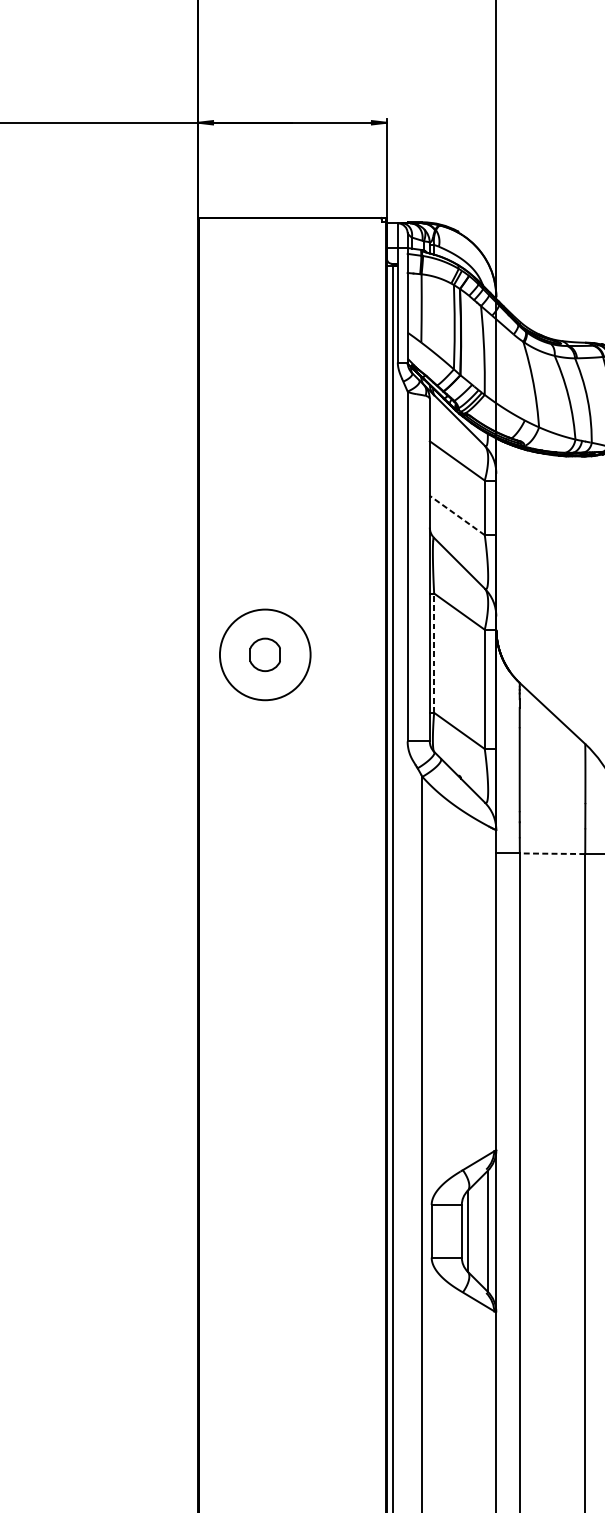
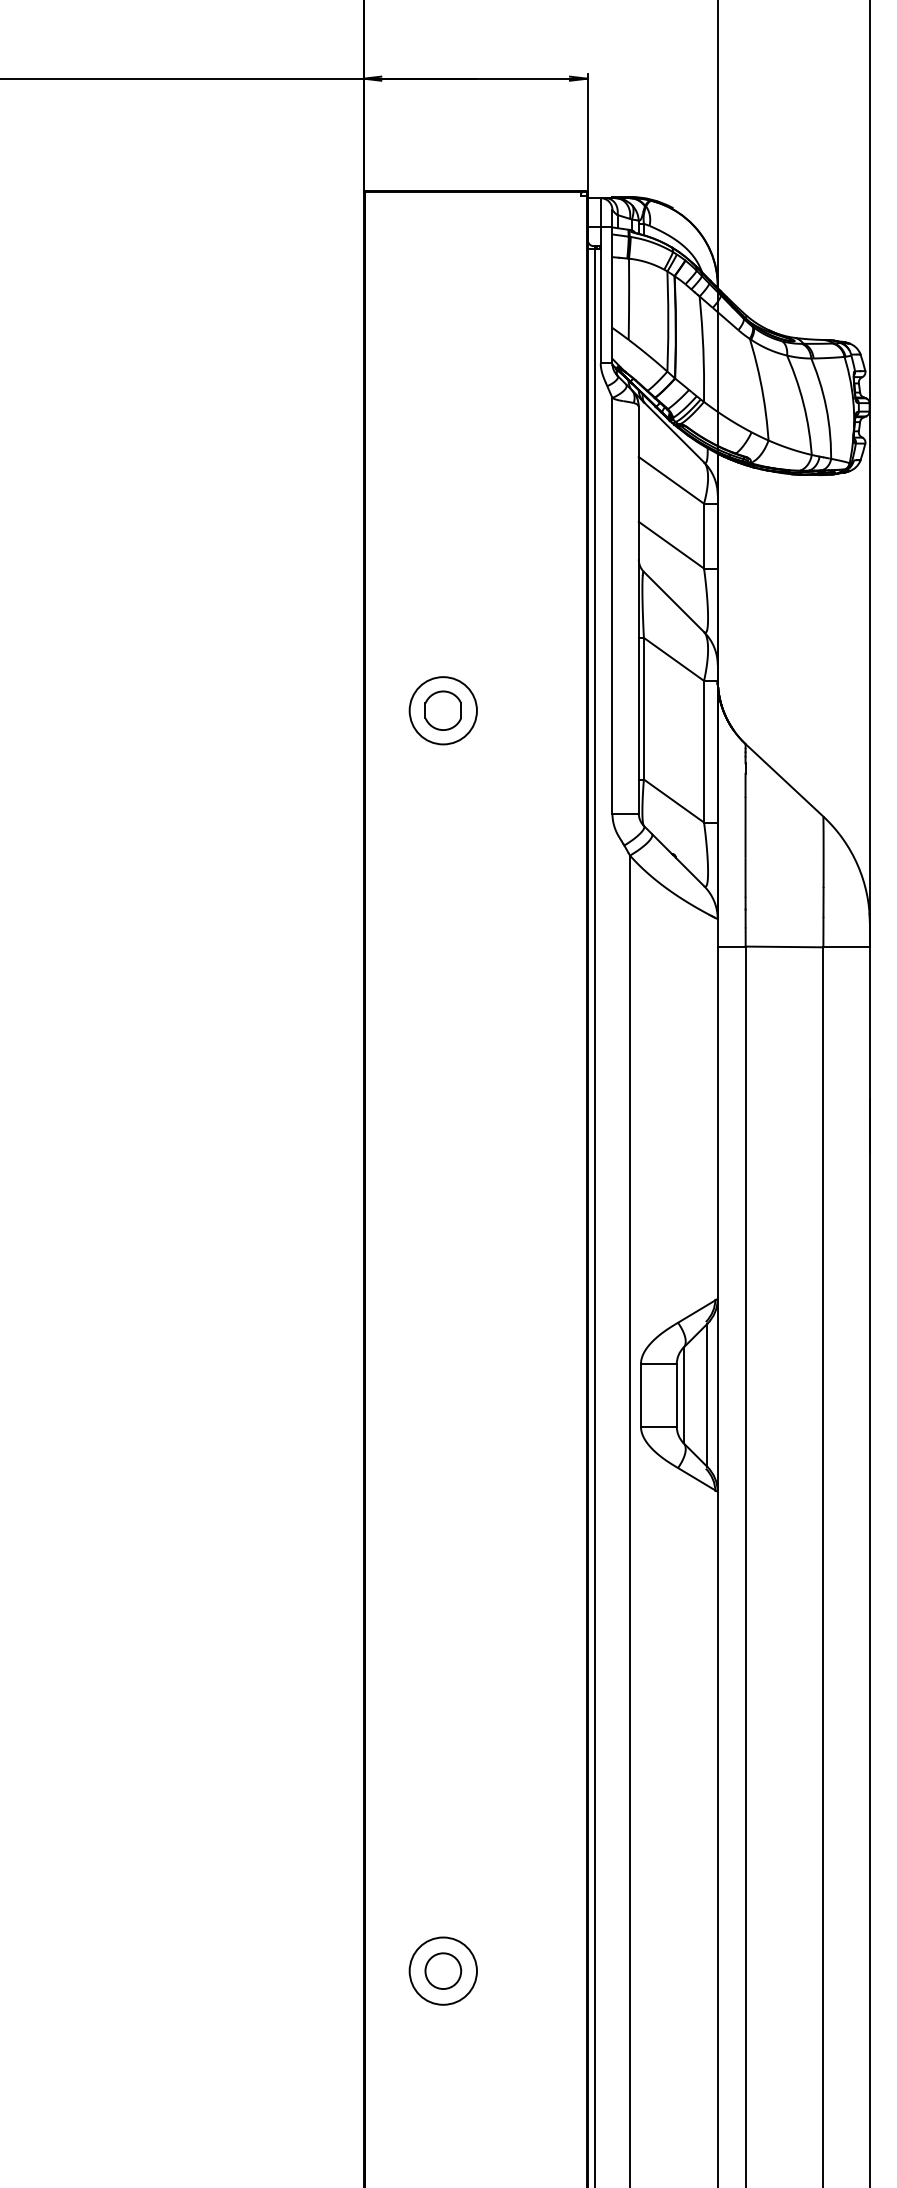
line: (457, 514) -> (671, 544), dashed -> solid
line: (433, 652) -> (643, 708), dashed -> solid
circle: (264, 654) -> (442, 710), size x0.62
line: (552, 853) -> (784, 946), dashed -> solid

